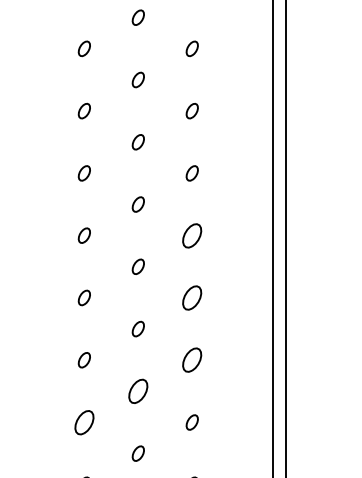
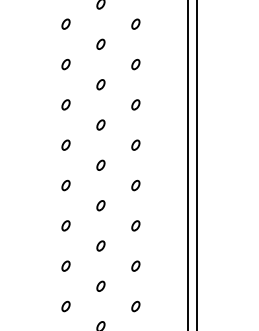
part: (191, 234) -> (135, 144), size x0.62
part: (191, 297) -> (135, 185), size x0.62
part: (191, 359) -> (135, 225), size x0.62
part: (137, 390) -> (100, 245), size x0.62
part: (83, 421) -> (65, 265), size x0.62

